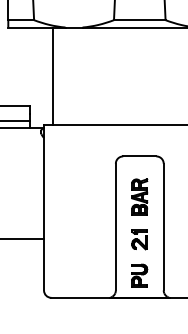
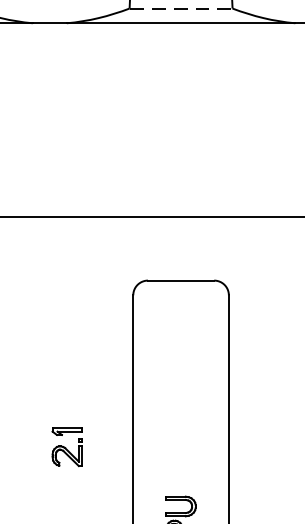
line: (139, 20) -> (180, 9), solid -> dashed
line: (53, 75) -> (8, 119), removed
part: (139, 196) -> (180, 360), removed
part: (139, 239) -> (66, 446), moved

